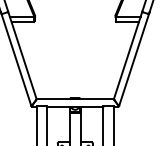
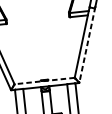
line: (134, 59) -> (87, 45), solid -> dashed
line: (75, 99) -> (44, 81), solid -> dashed

